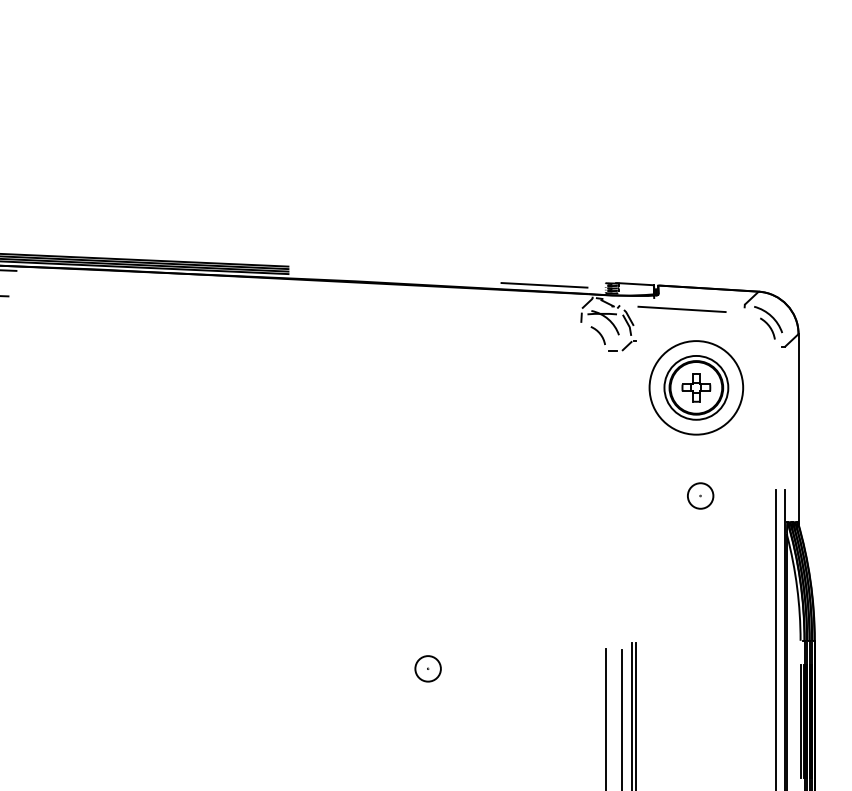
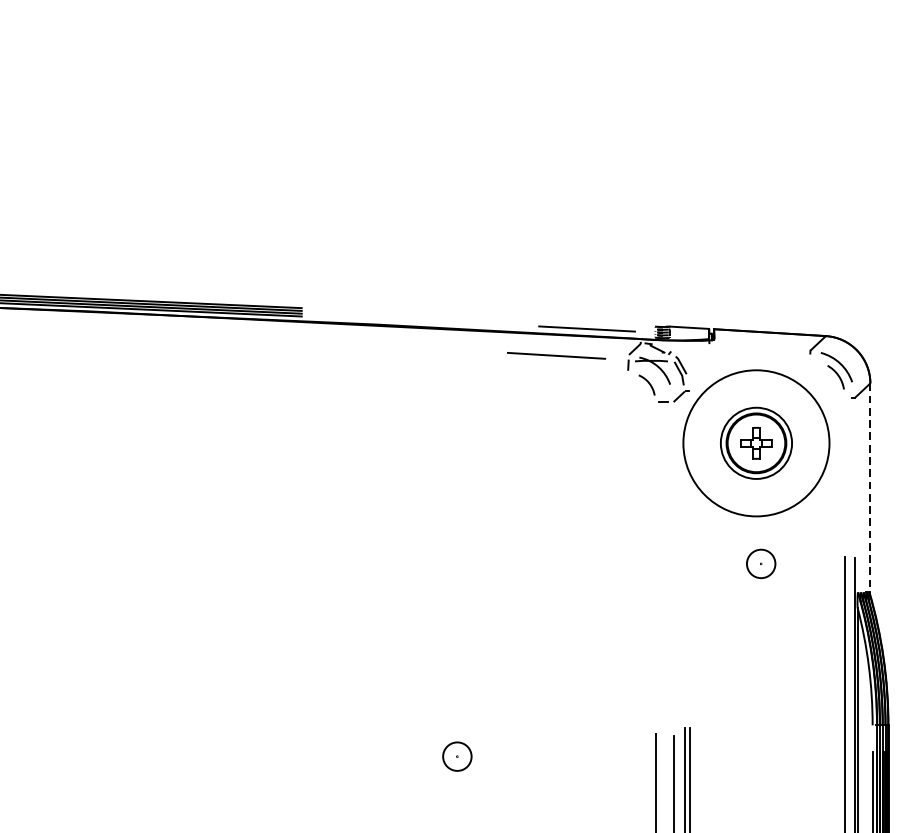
line: (681, 308) -> (555, 354), moved
circle: (696, 387) -> (756, 442), size x1.4
line: (798, 429) -> (870, 489), solid -> dashed

